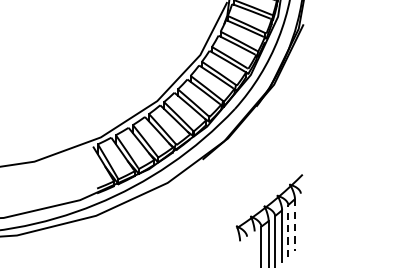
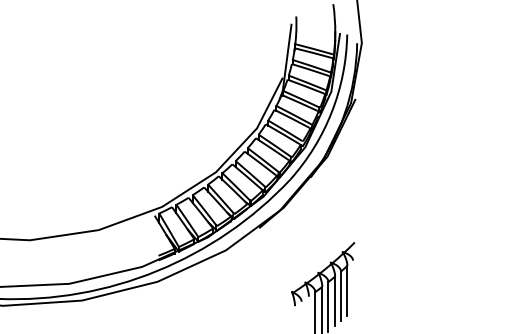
line: (295, 224) -> (347, 290), dashed -> solid
line: (288, 231) -> (341, 296), dashed -> solid

